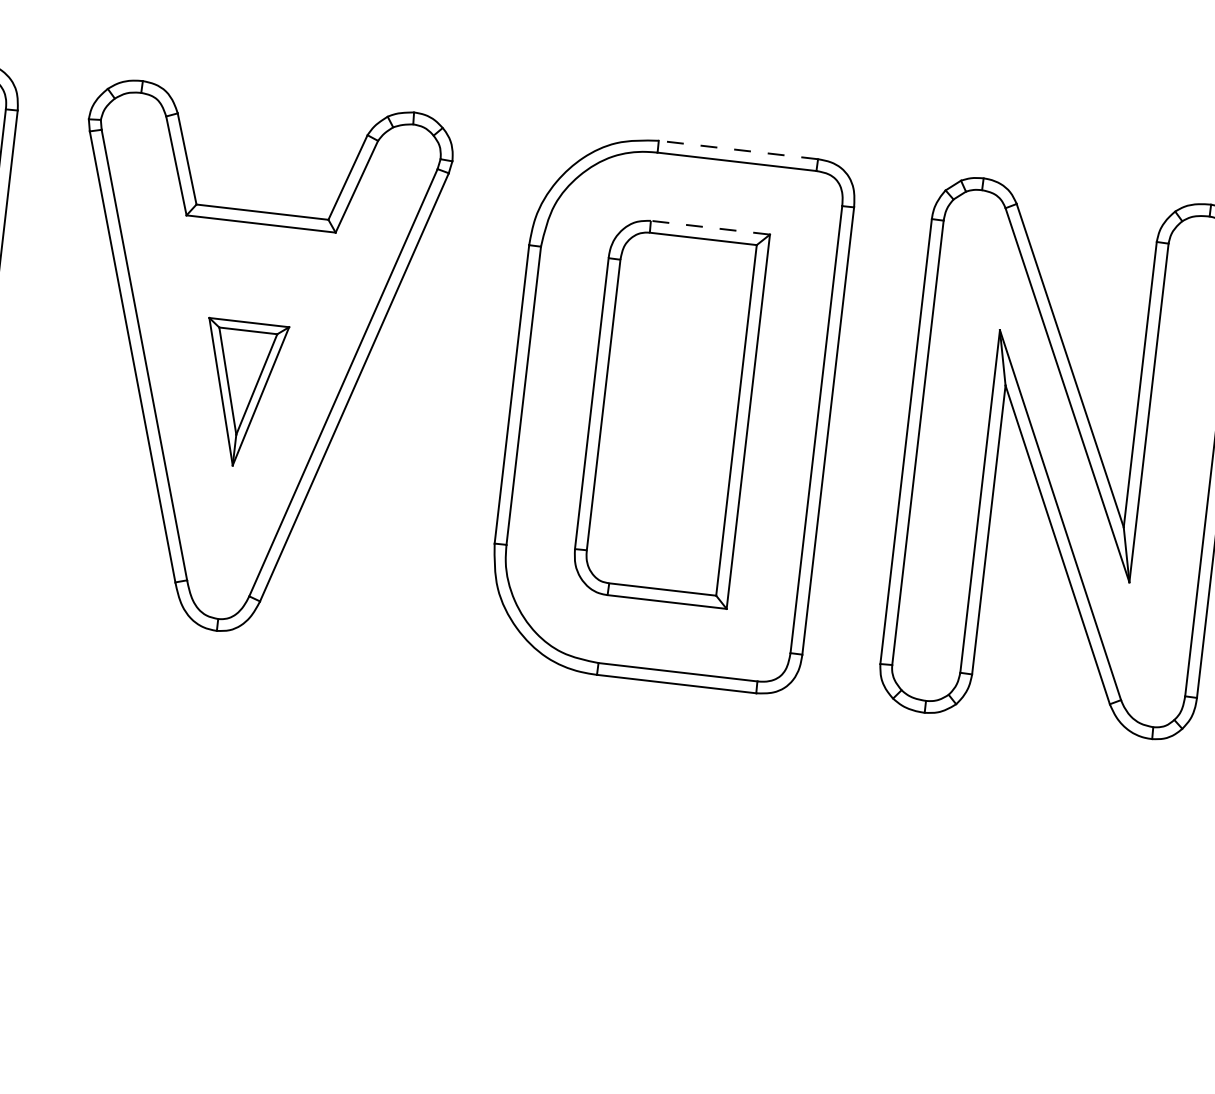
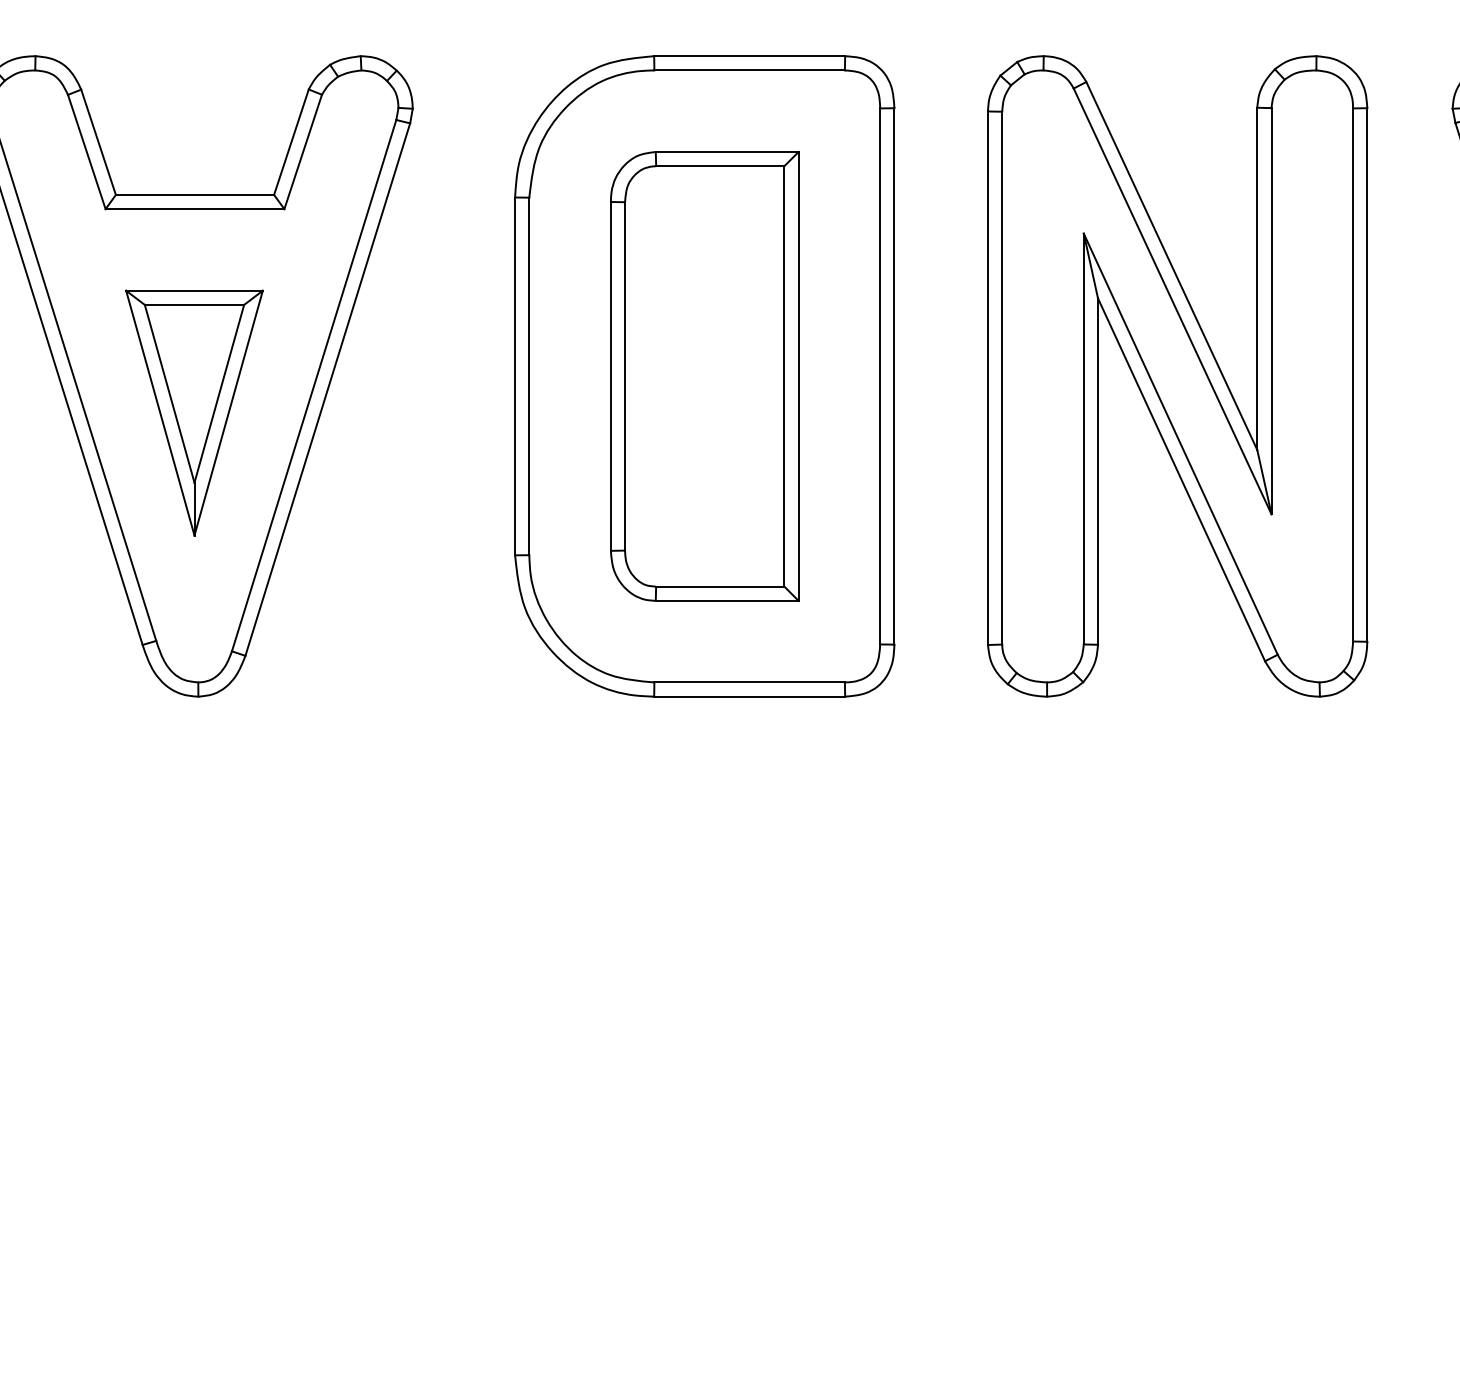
line: (738, 150) -> (749, 56), dashed -> solid
line: (709, 228) -> (726, 152), dashed -> solid
part: (241, 393) -> (194, 412), size x1.43

